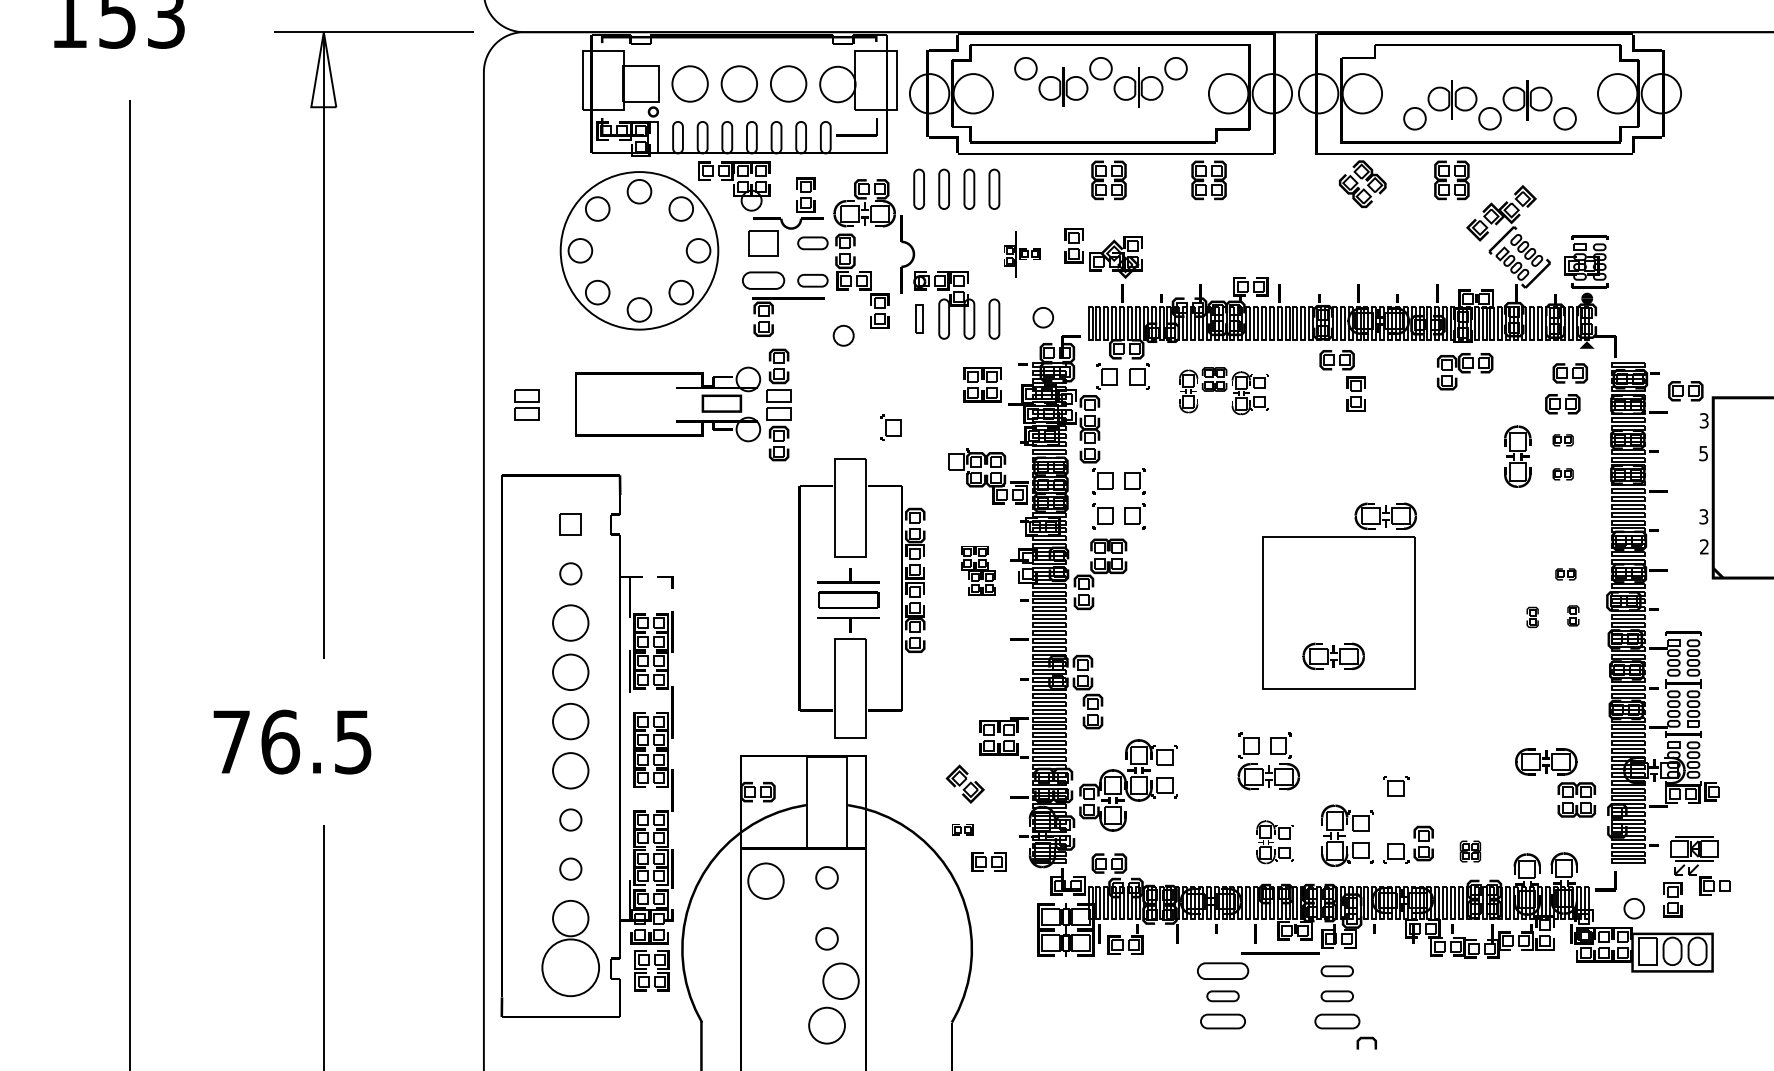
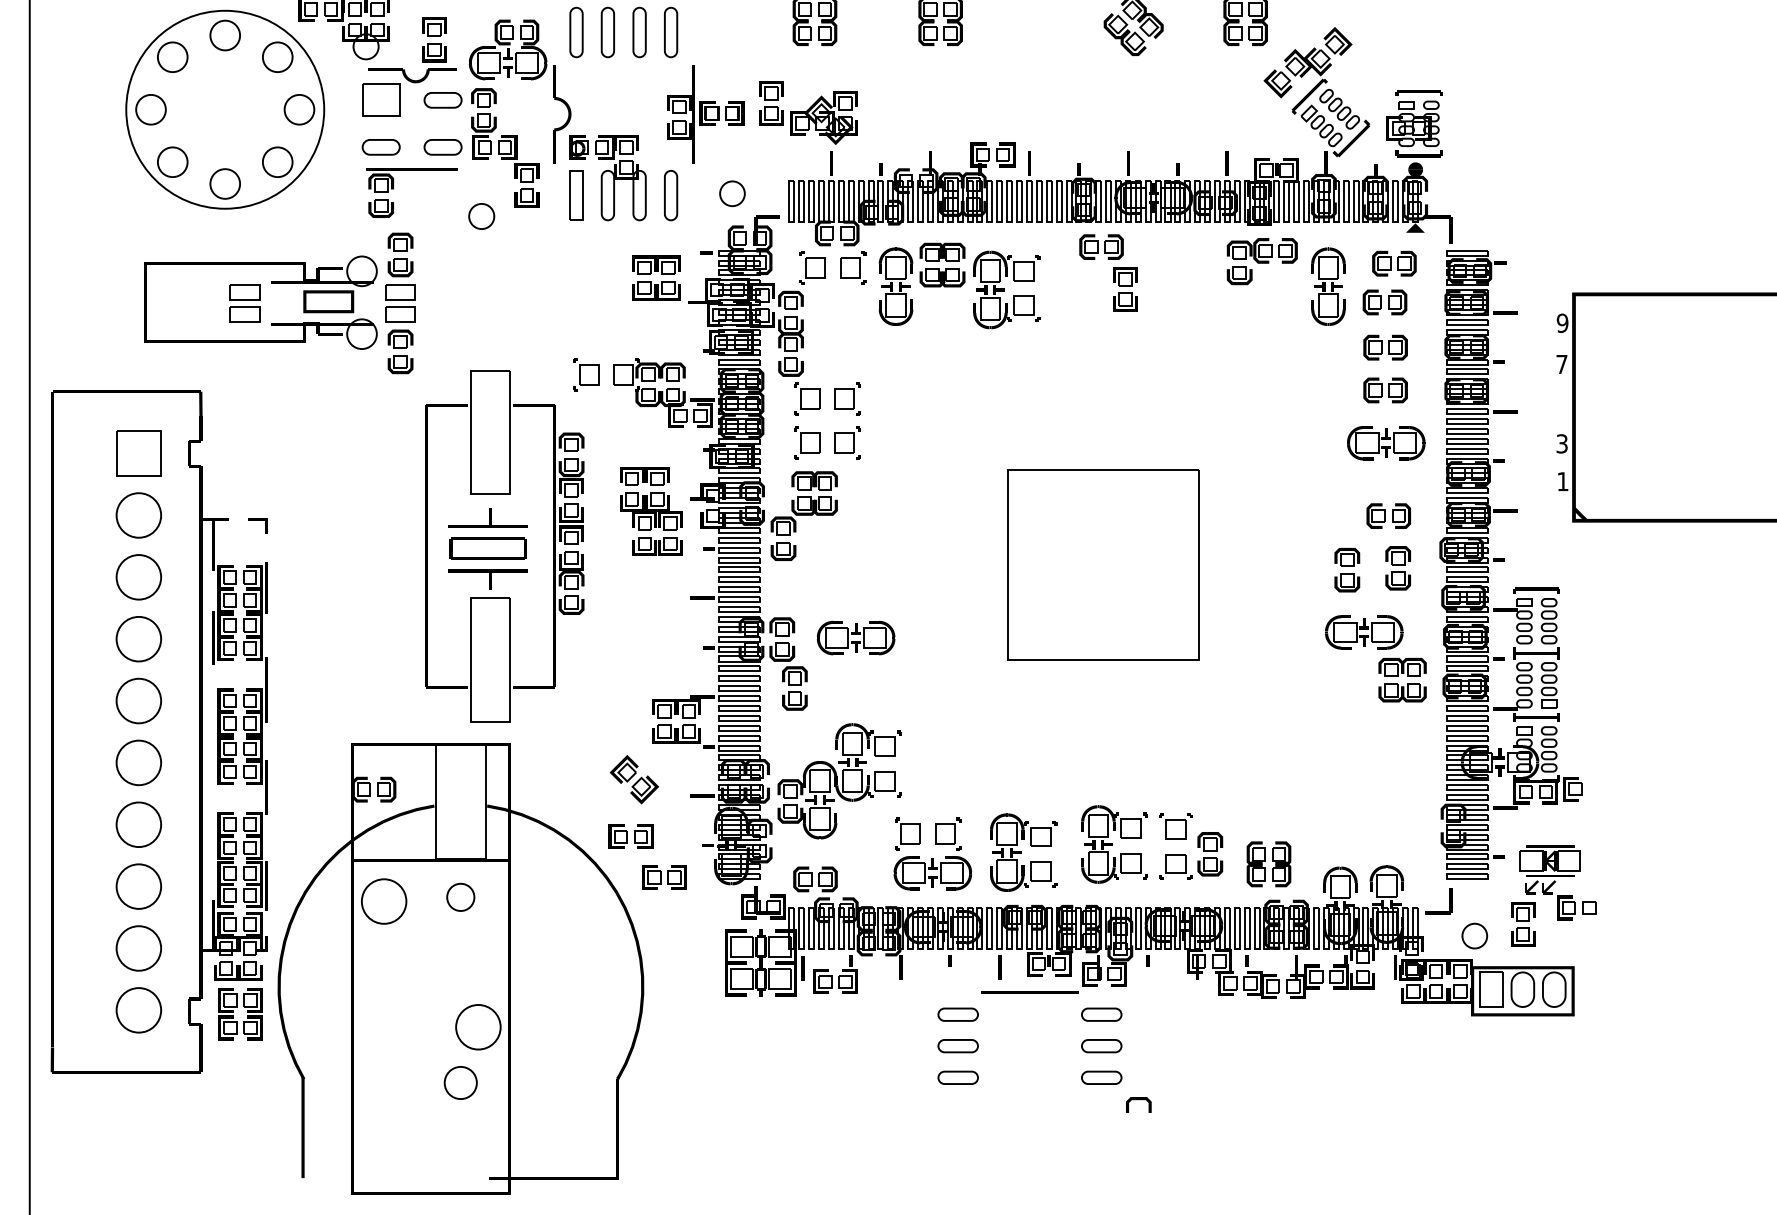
part: (1021, 254) -> (705, 114), size x1.67
part: (763, 280) -> (380, 147), size x0.71
part: (918, 318) -> (575, 194), size x1.43
part: (1223, 390) -> (958, 285), size x1.43
part: (1685, 391) -> (1539, 286), removed
part: (526, 404) -> (244, 302), moved
text: (1703, 420) -> (1561, 322), 3 -> 9
part: (890, 427) -> (585, 374), moved
part: (1562, 440) -> (1384, 348), size x1.67
text: (1703, 453) -> (1561, 364), 5 -> 7
part: (1517, 456) -> (1328, 286), moved
part: (1562, 474) -> (1384, 390), size x1.67
part: (1385, 515) -> (1385, 442), moved
part: (570, 524) -> (138, 453), size x1.67
text: (1704, 546) -> (1562, 481), 2 -> 1
part: (978, 570) -> (651, 511), size x1.43
circle: (570, 573) -> (138, 515), size x1.67
part: (1565, 574) -> (1388, 516), size x1.67
part: (1573, 615) -> (1398, 567), size x1.67
part: (1532, 617) -> (1346, 570), size x1.67
part: (1333, 656) -> (855, 638), moved
part: (1268, 761) -> (932, 854), moved
part: (1555, 782) -> (1375, 658), moved
part: (1396, 786) -> (1176, 826), moved
circle: (570, 819) -> (138, 824), size x1.67
part: (962, 829) -> (630, 836), size x1.67
part: (1274, 842) -> (1022, 852), size x1.43
part: (1470, 851) -> (1269, 864), size x1.67
circle: (570, 868) -> (138, 885), size x1.67
circle: (826, 938) -> (460, 973), removed
circle: (570, 967) -> (138, 1009), size x0.62
part: (1222, 971) -> (957, 1014), size x0.62
part: (1222, 1021) -> (957, 1077), size x0.71
part: (1336, 1021) -> (1100, 1077), size x0.71
circle: (826, 1025) -> (460, 1082), size x0.71

